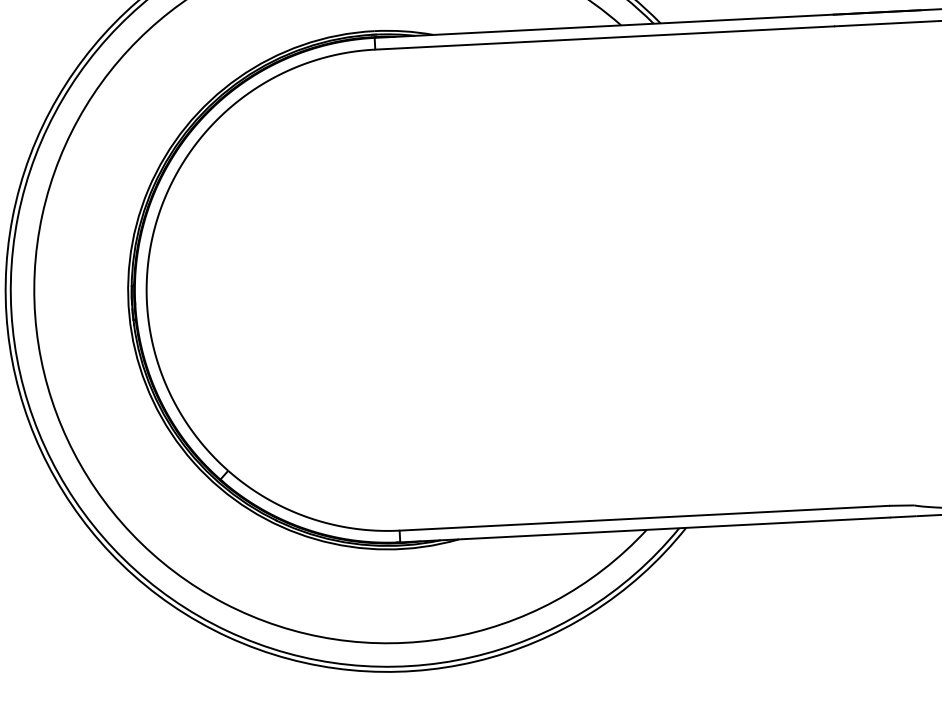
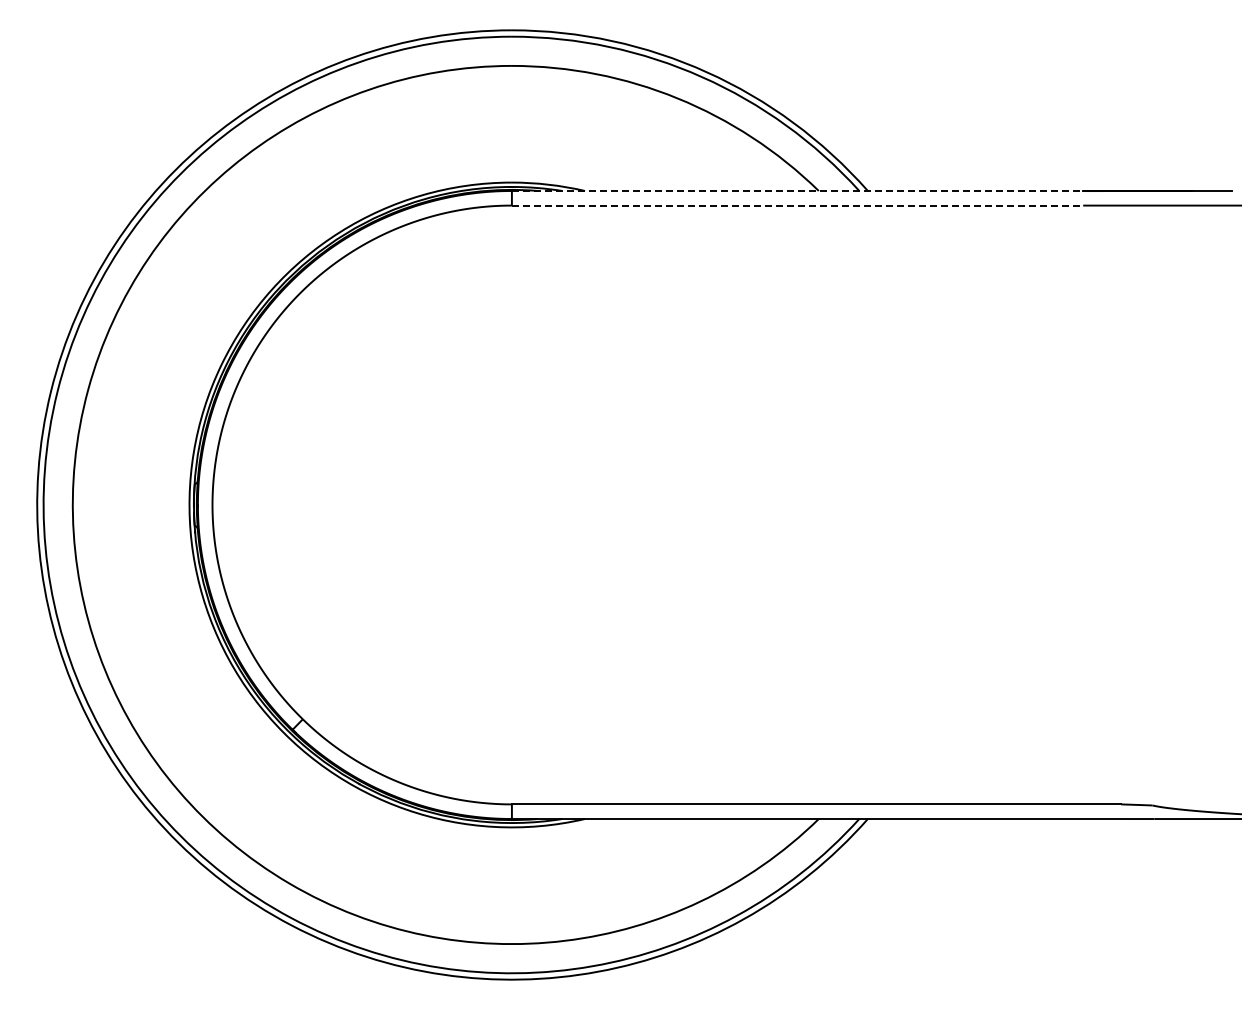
line: (604, 25) -> (797, 190), solid -> dashed
line: (604, 37) -> (797, 205), solid -> dashed

